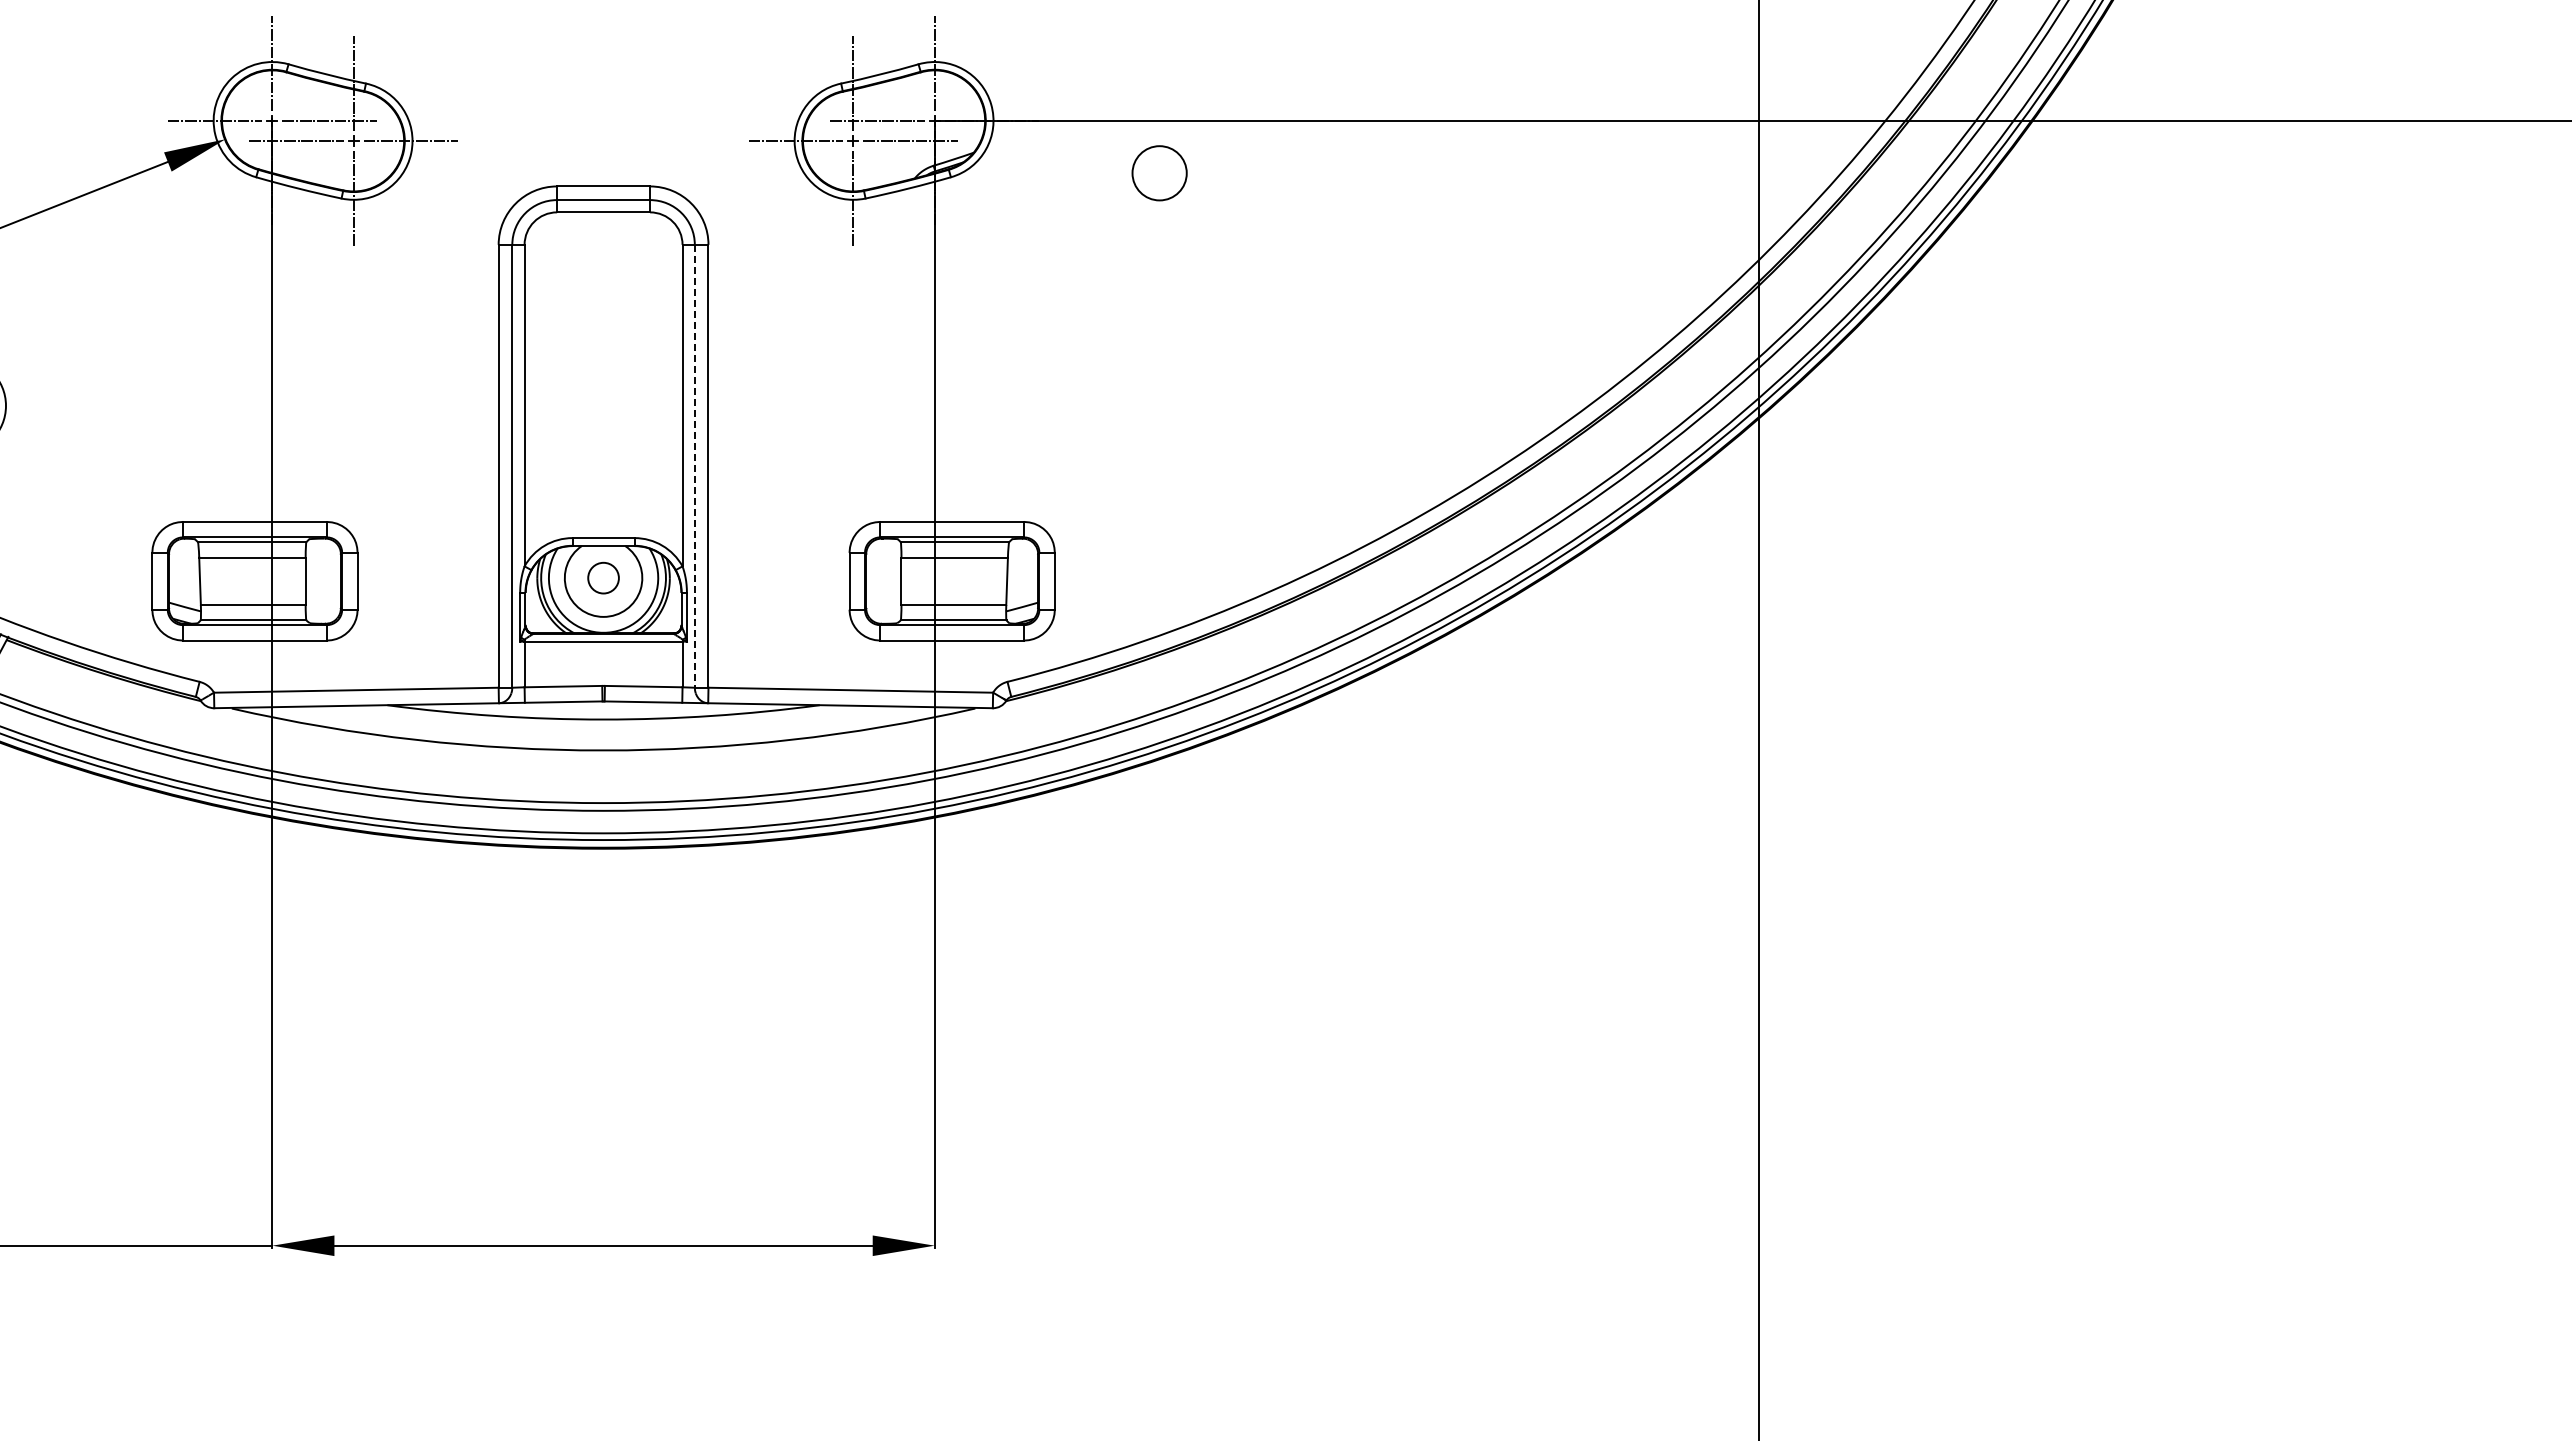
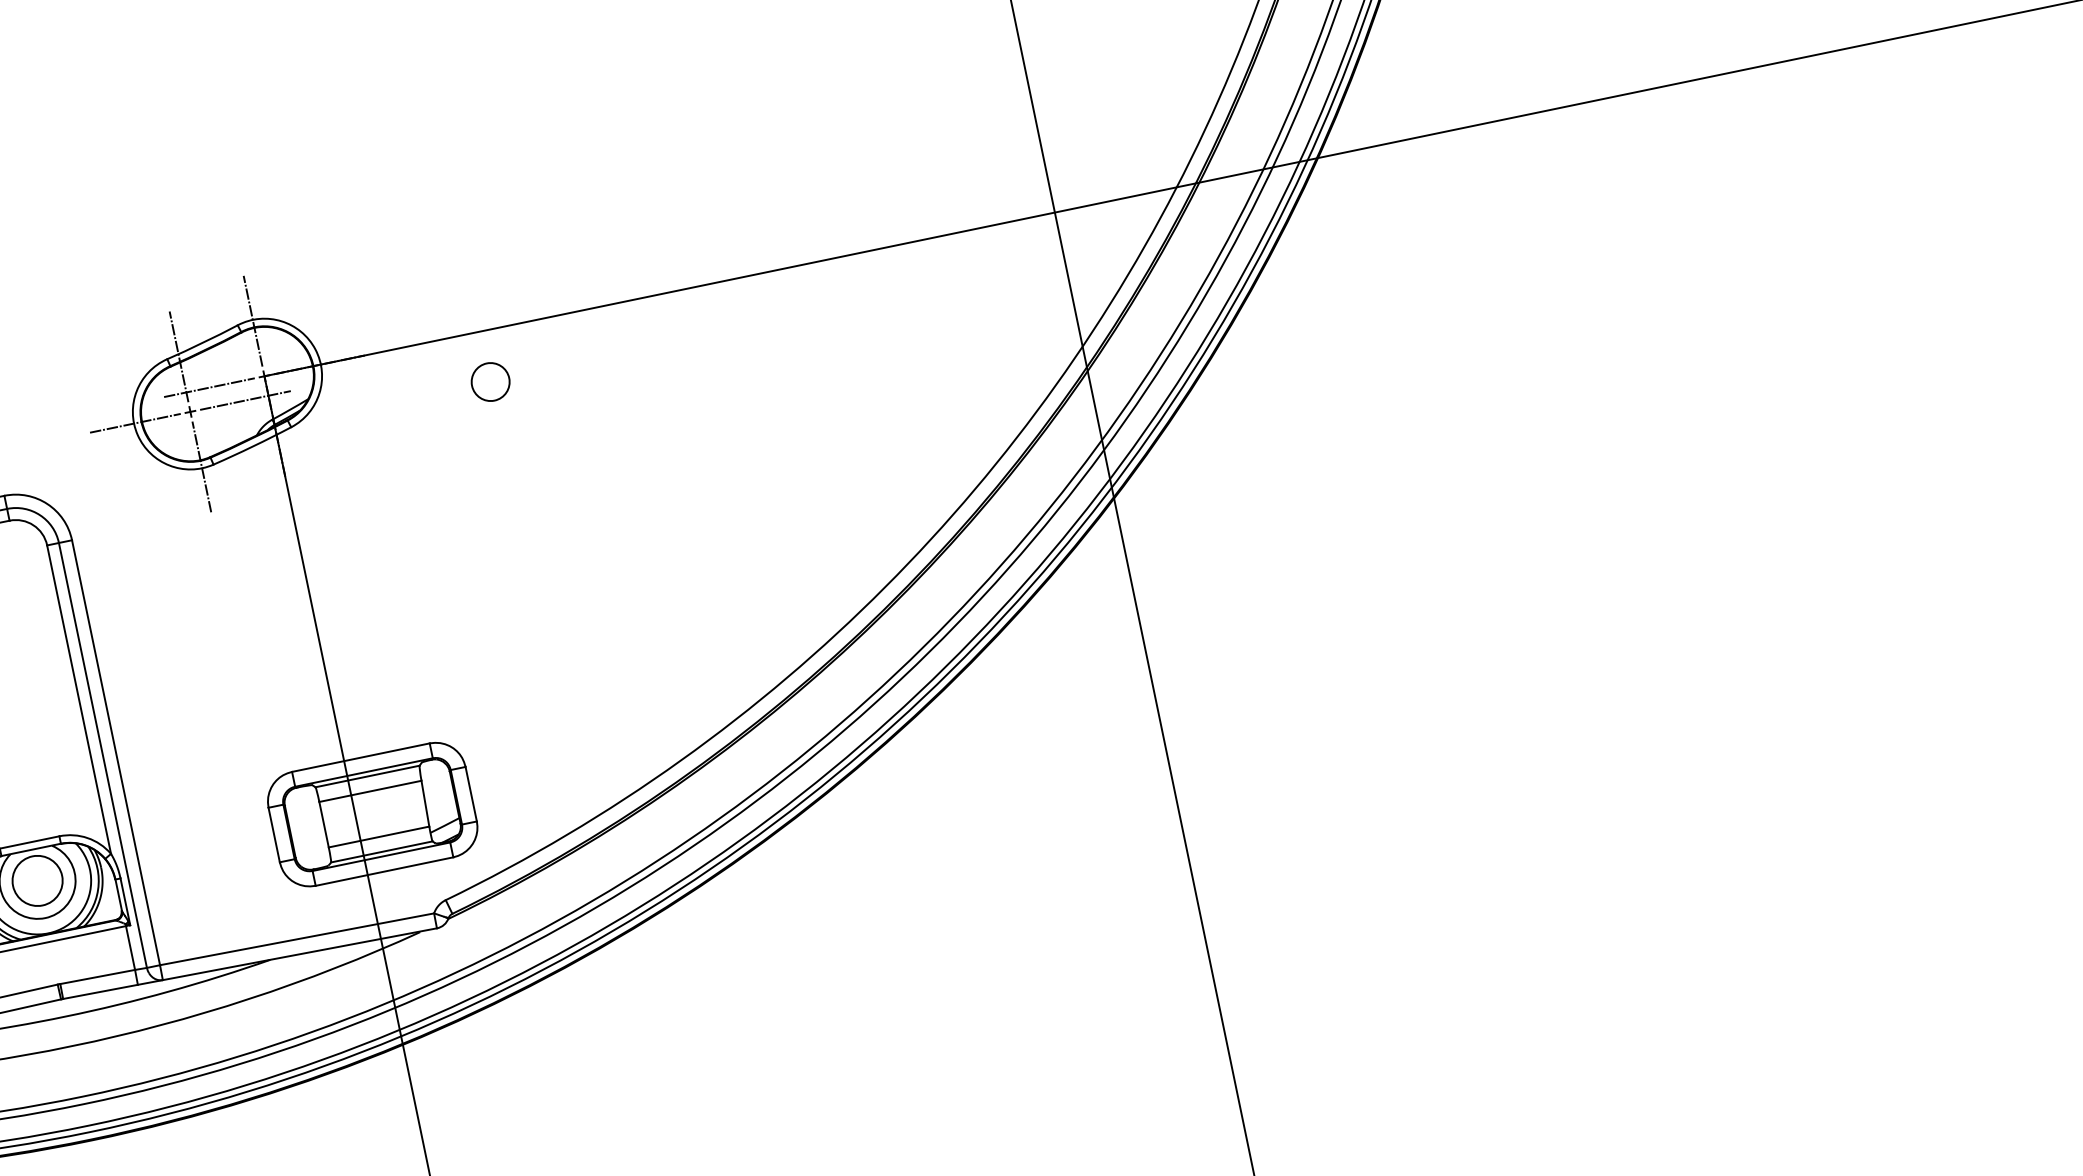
circle: (1159, 173) -> (490, 382), size x0.71
line: (694, 466) -> (102, 755), dashed -> solid
circle: (603, 577) -> (37, 880), size x1.67

